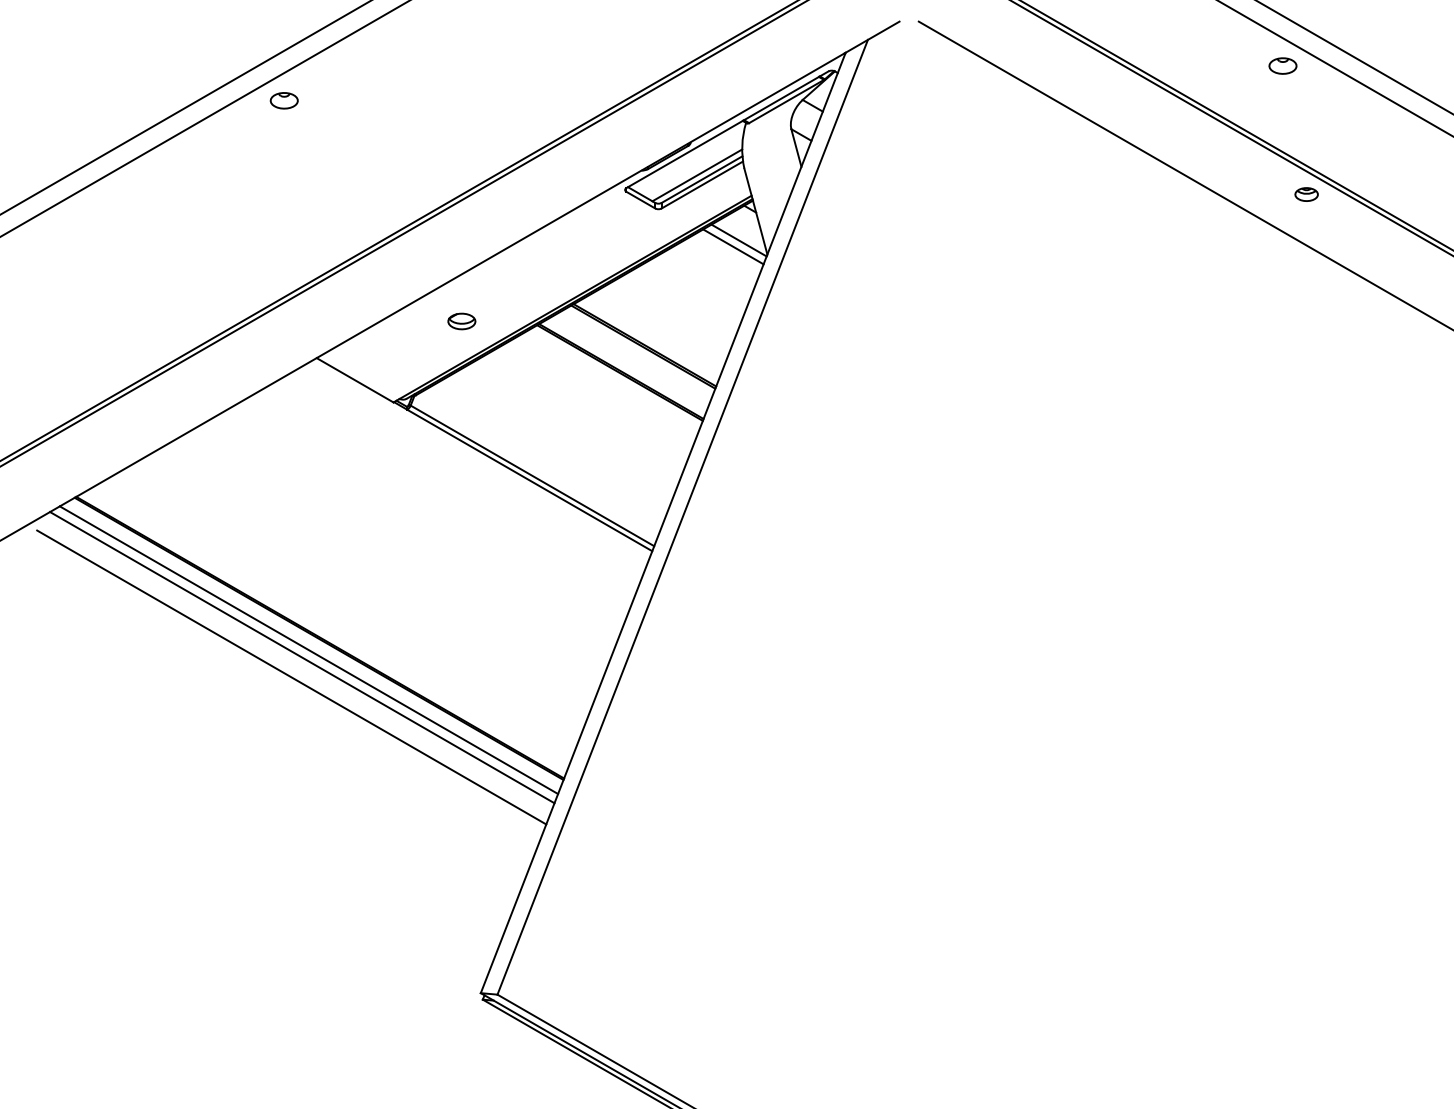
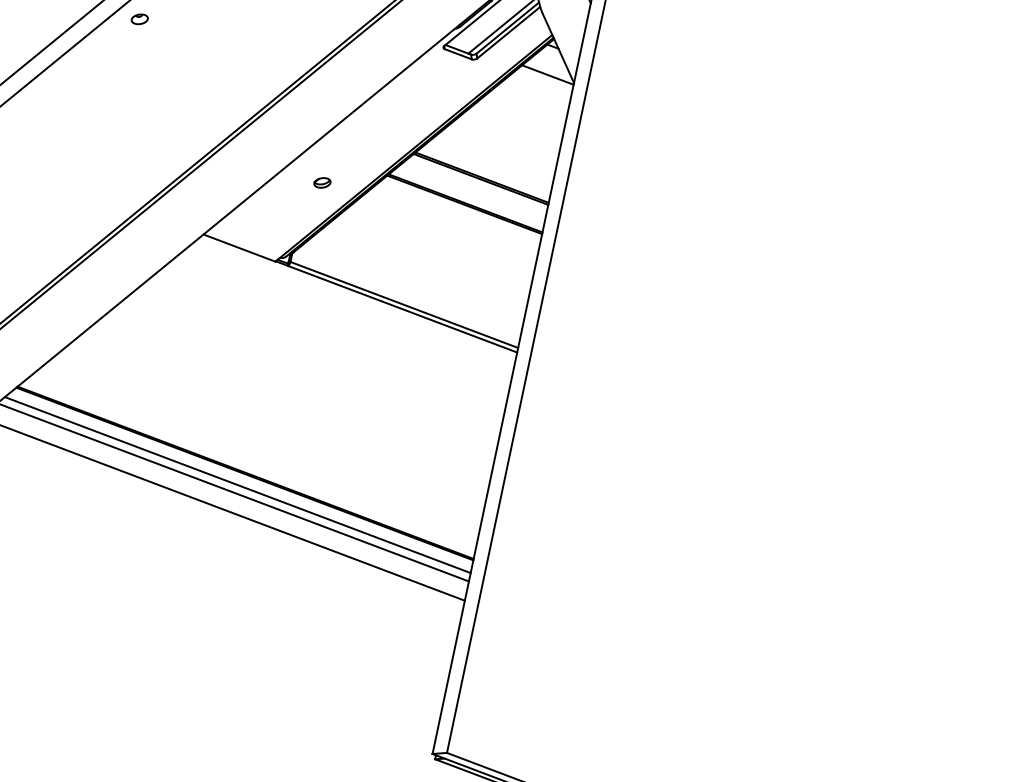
part: (283, 100) -> (139, 19), size x0.7
line: (733, 246) -> (543, 80), removed
part: (461, 321) -> (322, 183), size x0.7

